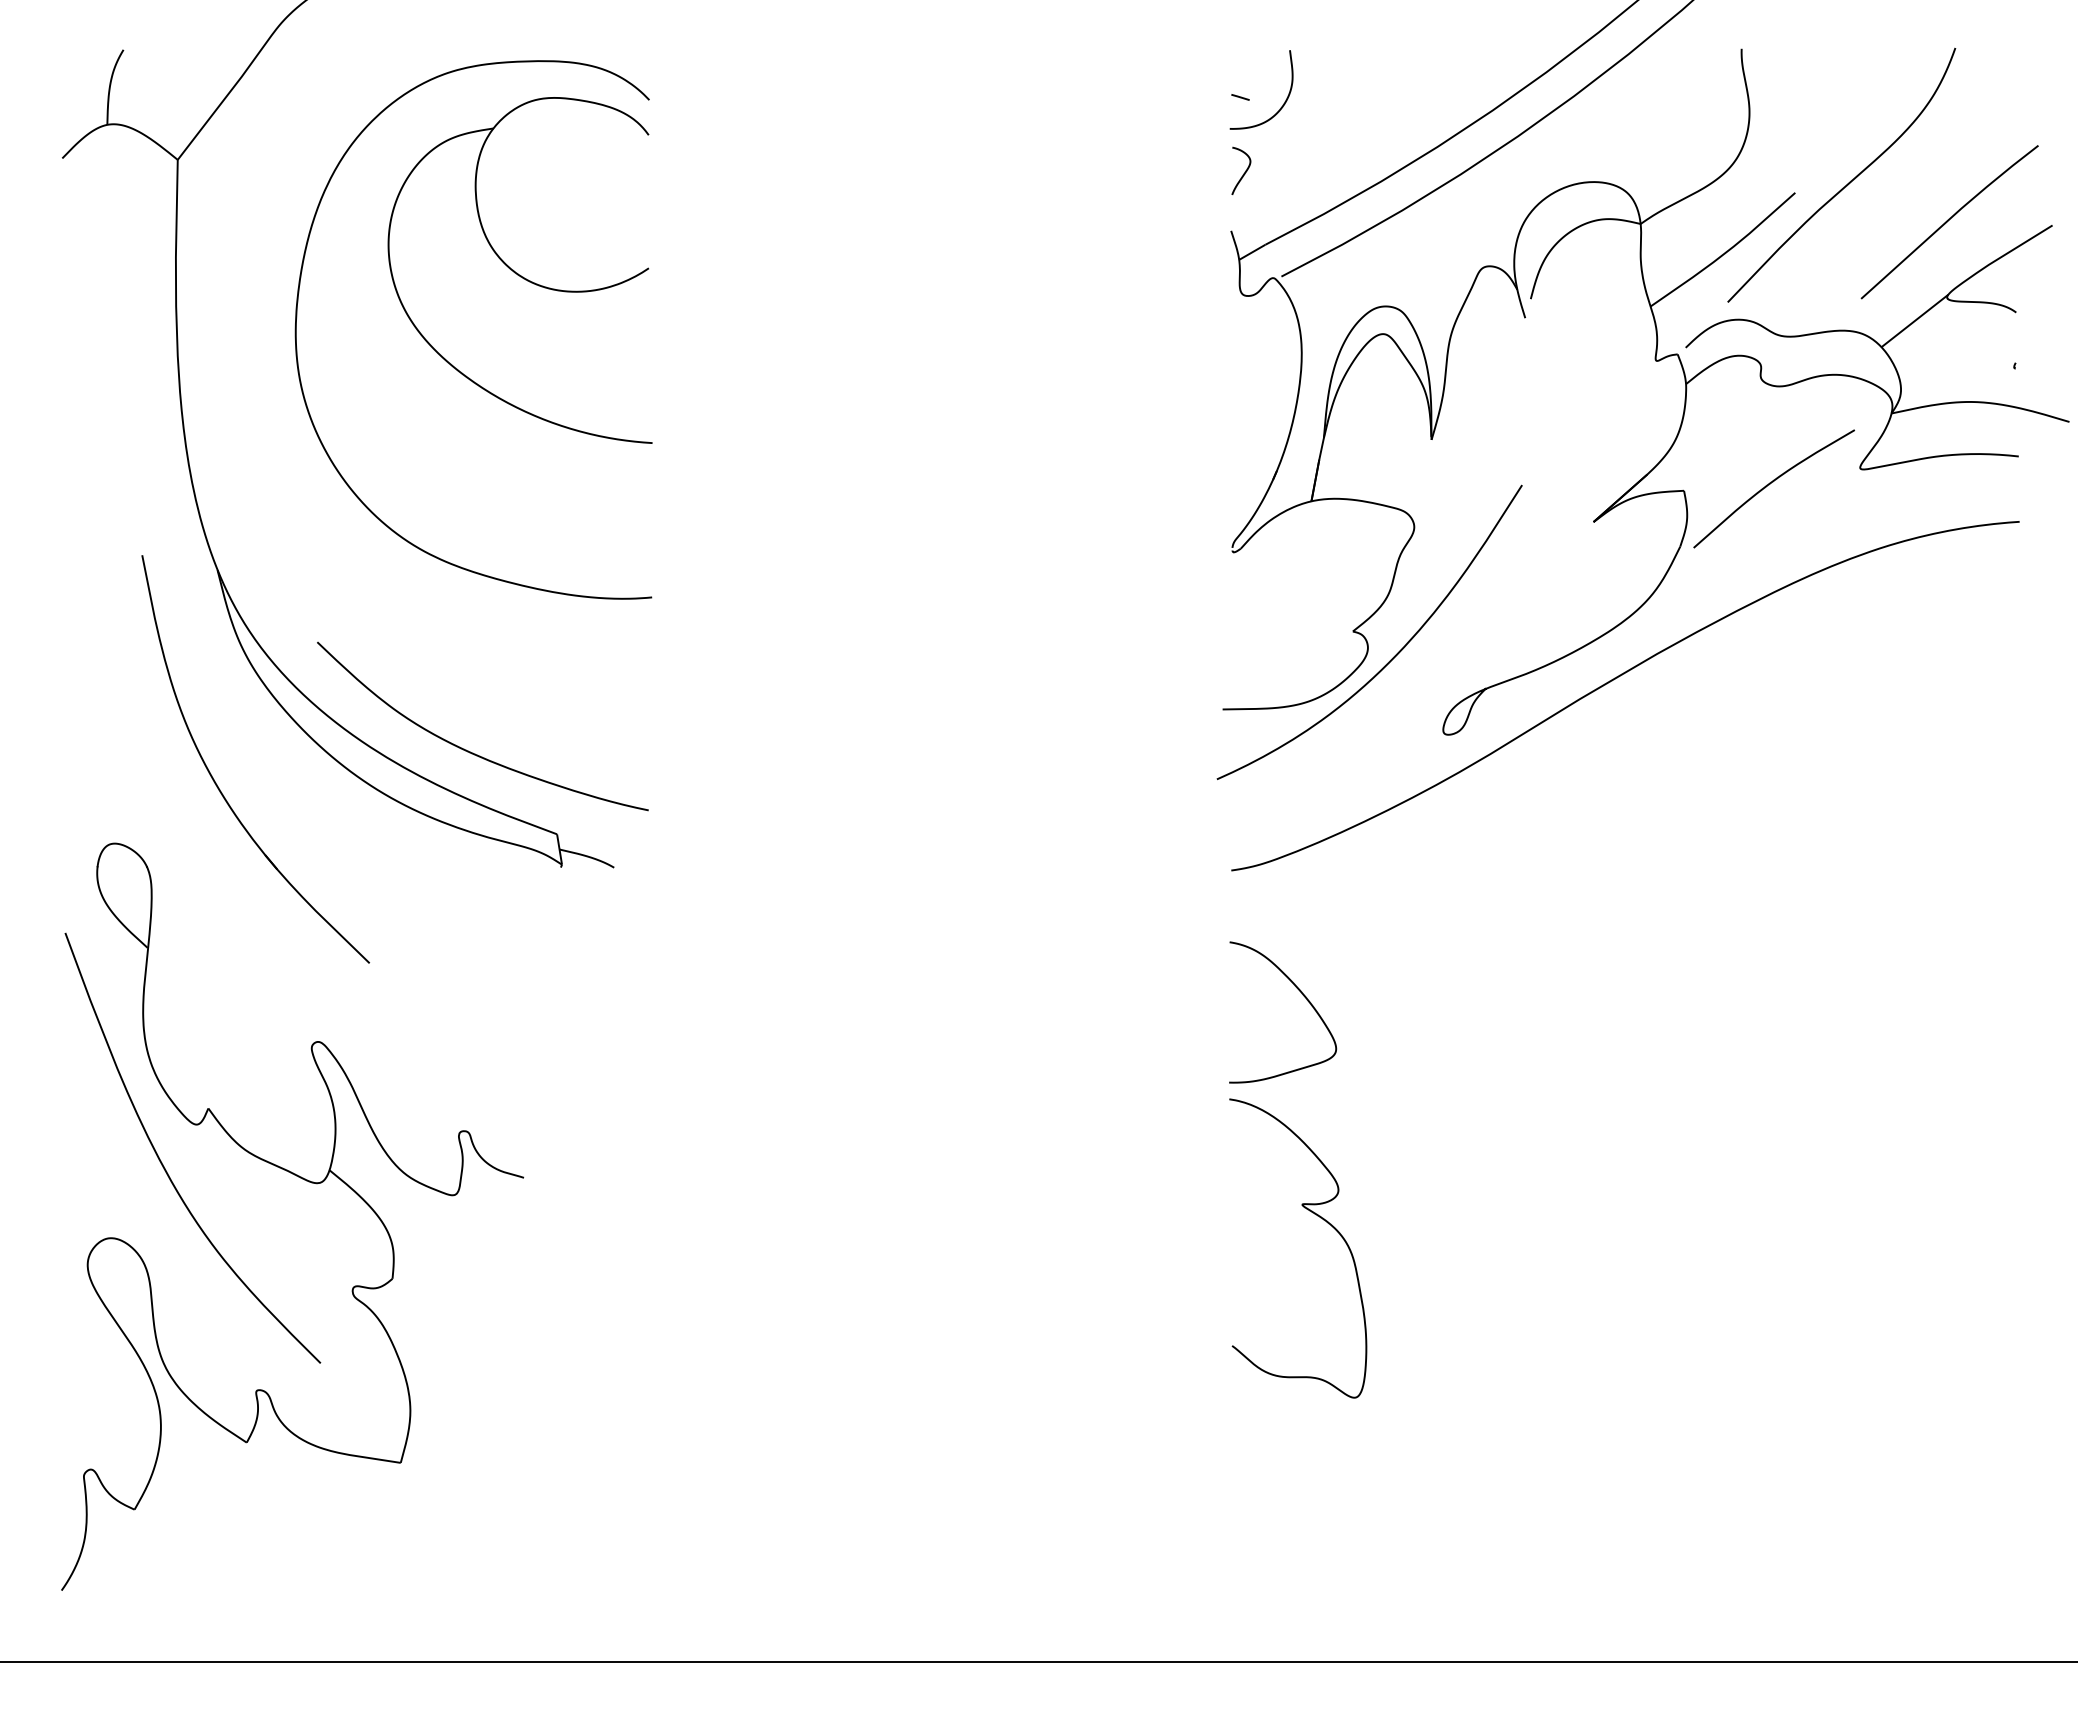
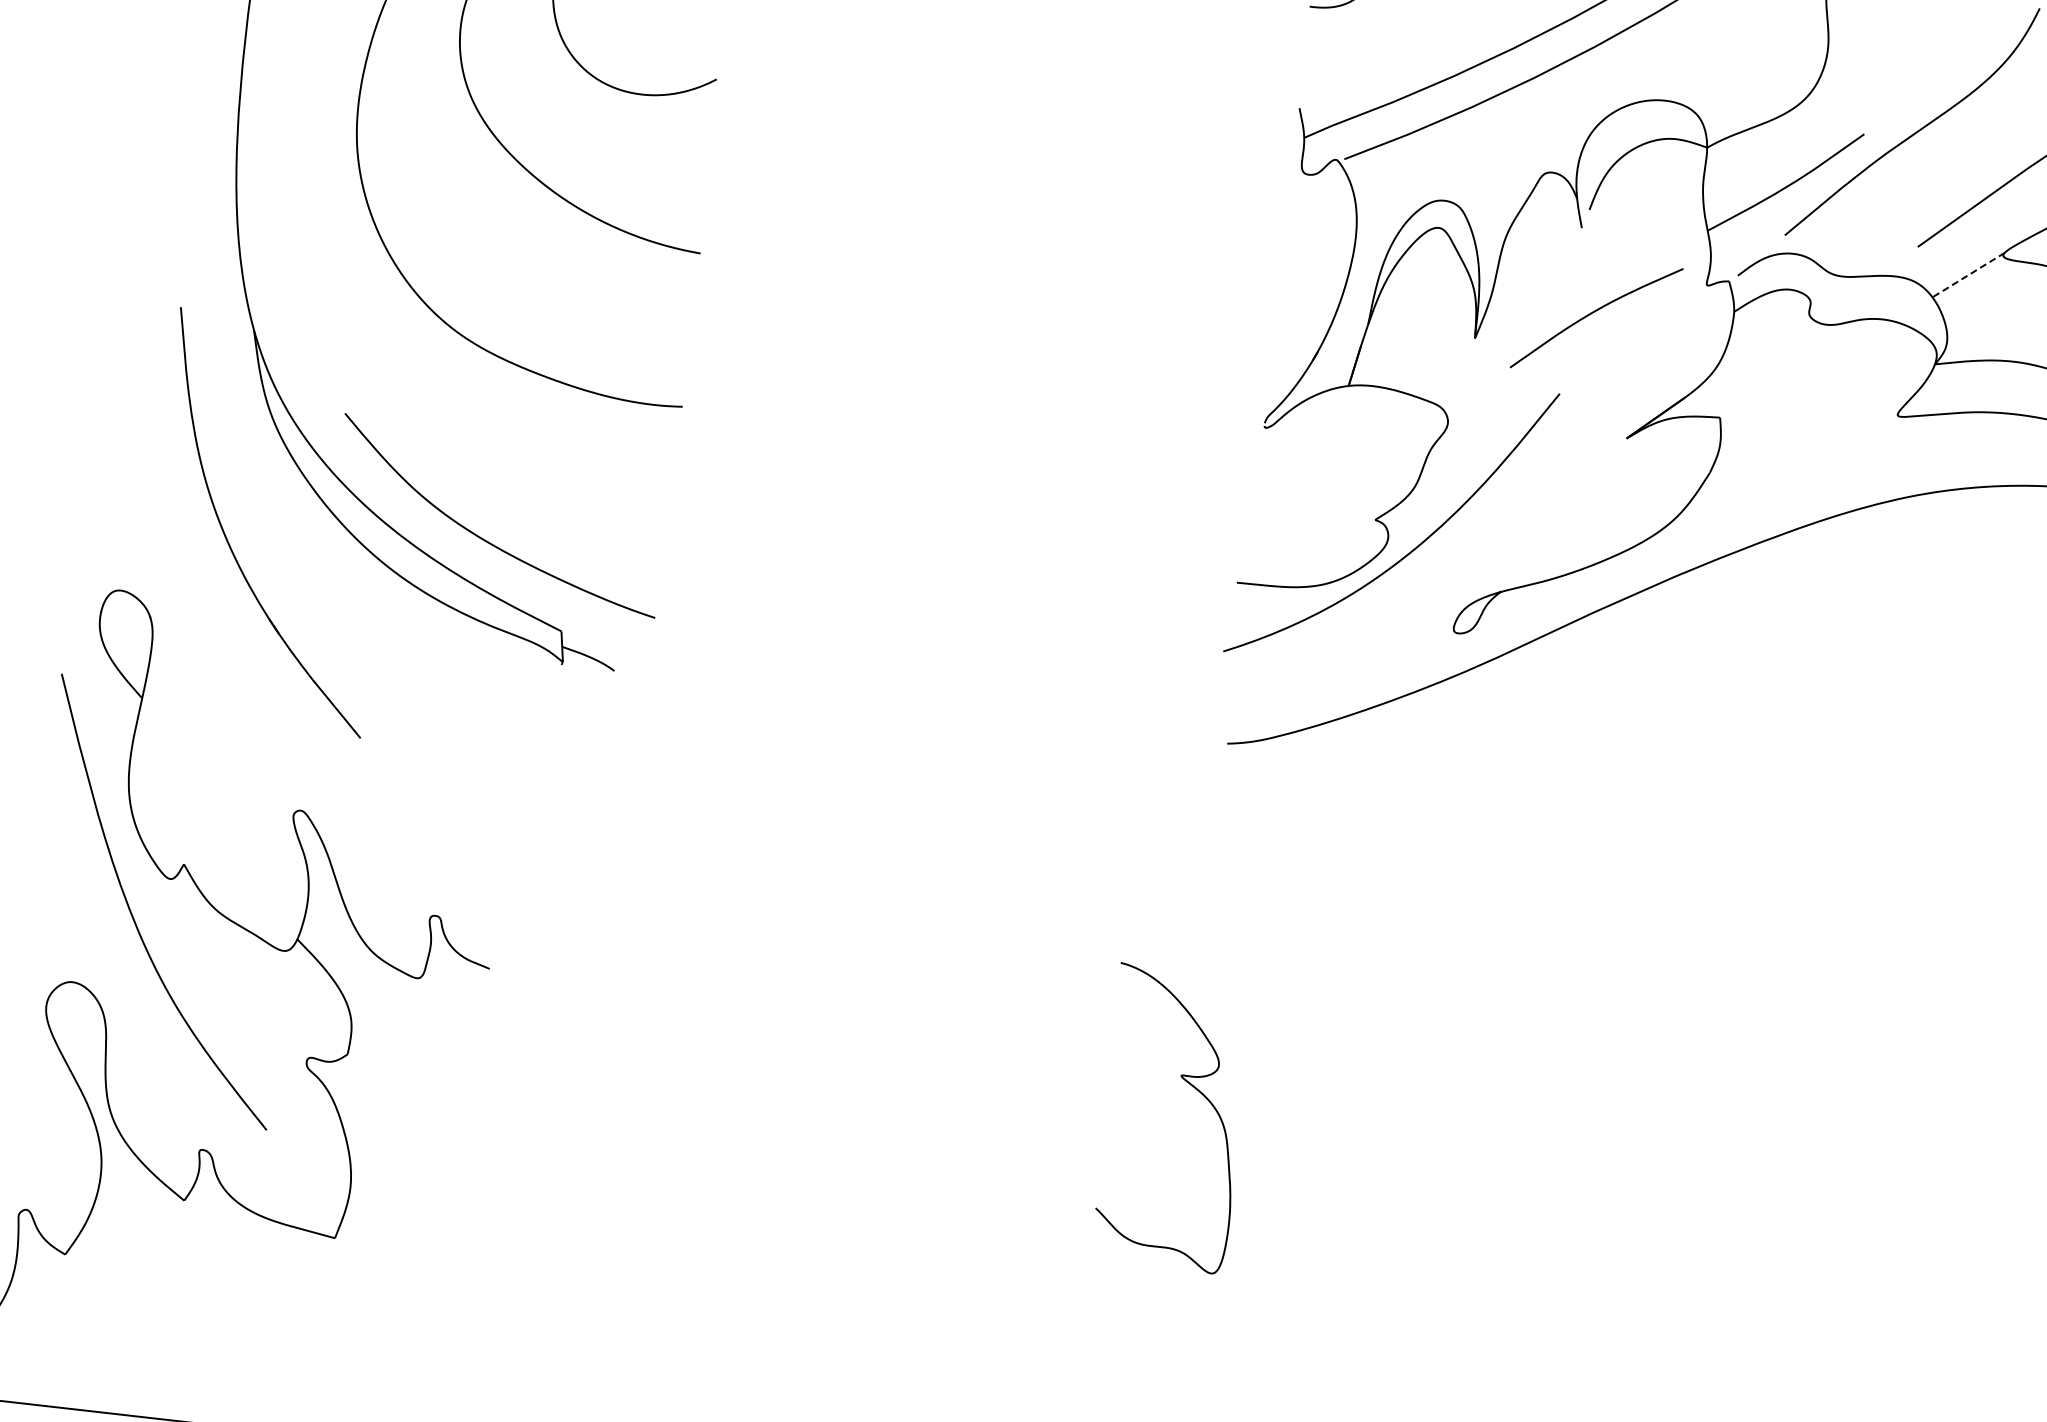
curve: (1244, 172) -> (1319, 51), removed
line: (1914, 321) -> (1968, 275), solid -> dashed
curve: (1770, 484) -> (1593, 313), moved
curve: (1302, 995) -> (1283, 875), removed
curve: (1320, 1218) -> (1197, 1091), moved

